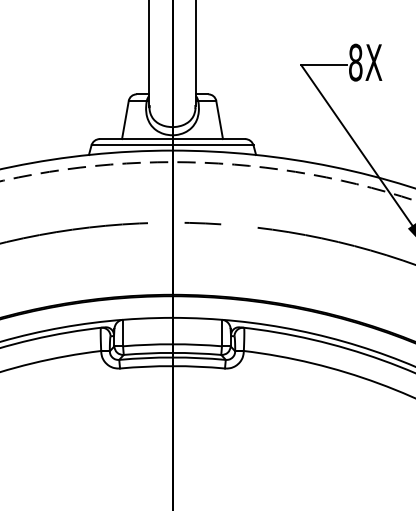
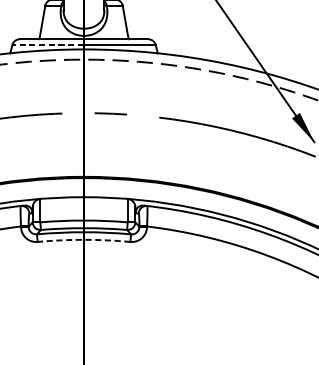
line: (132, 145) -> (48, 44), solid -> dashed
arc: (172, 366) -> (84, 240), solid -> dashed

